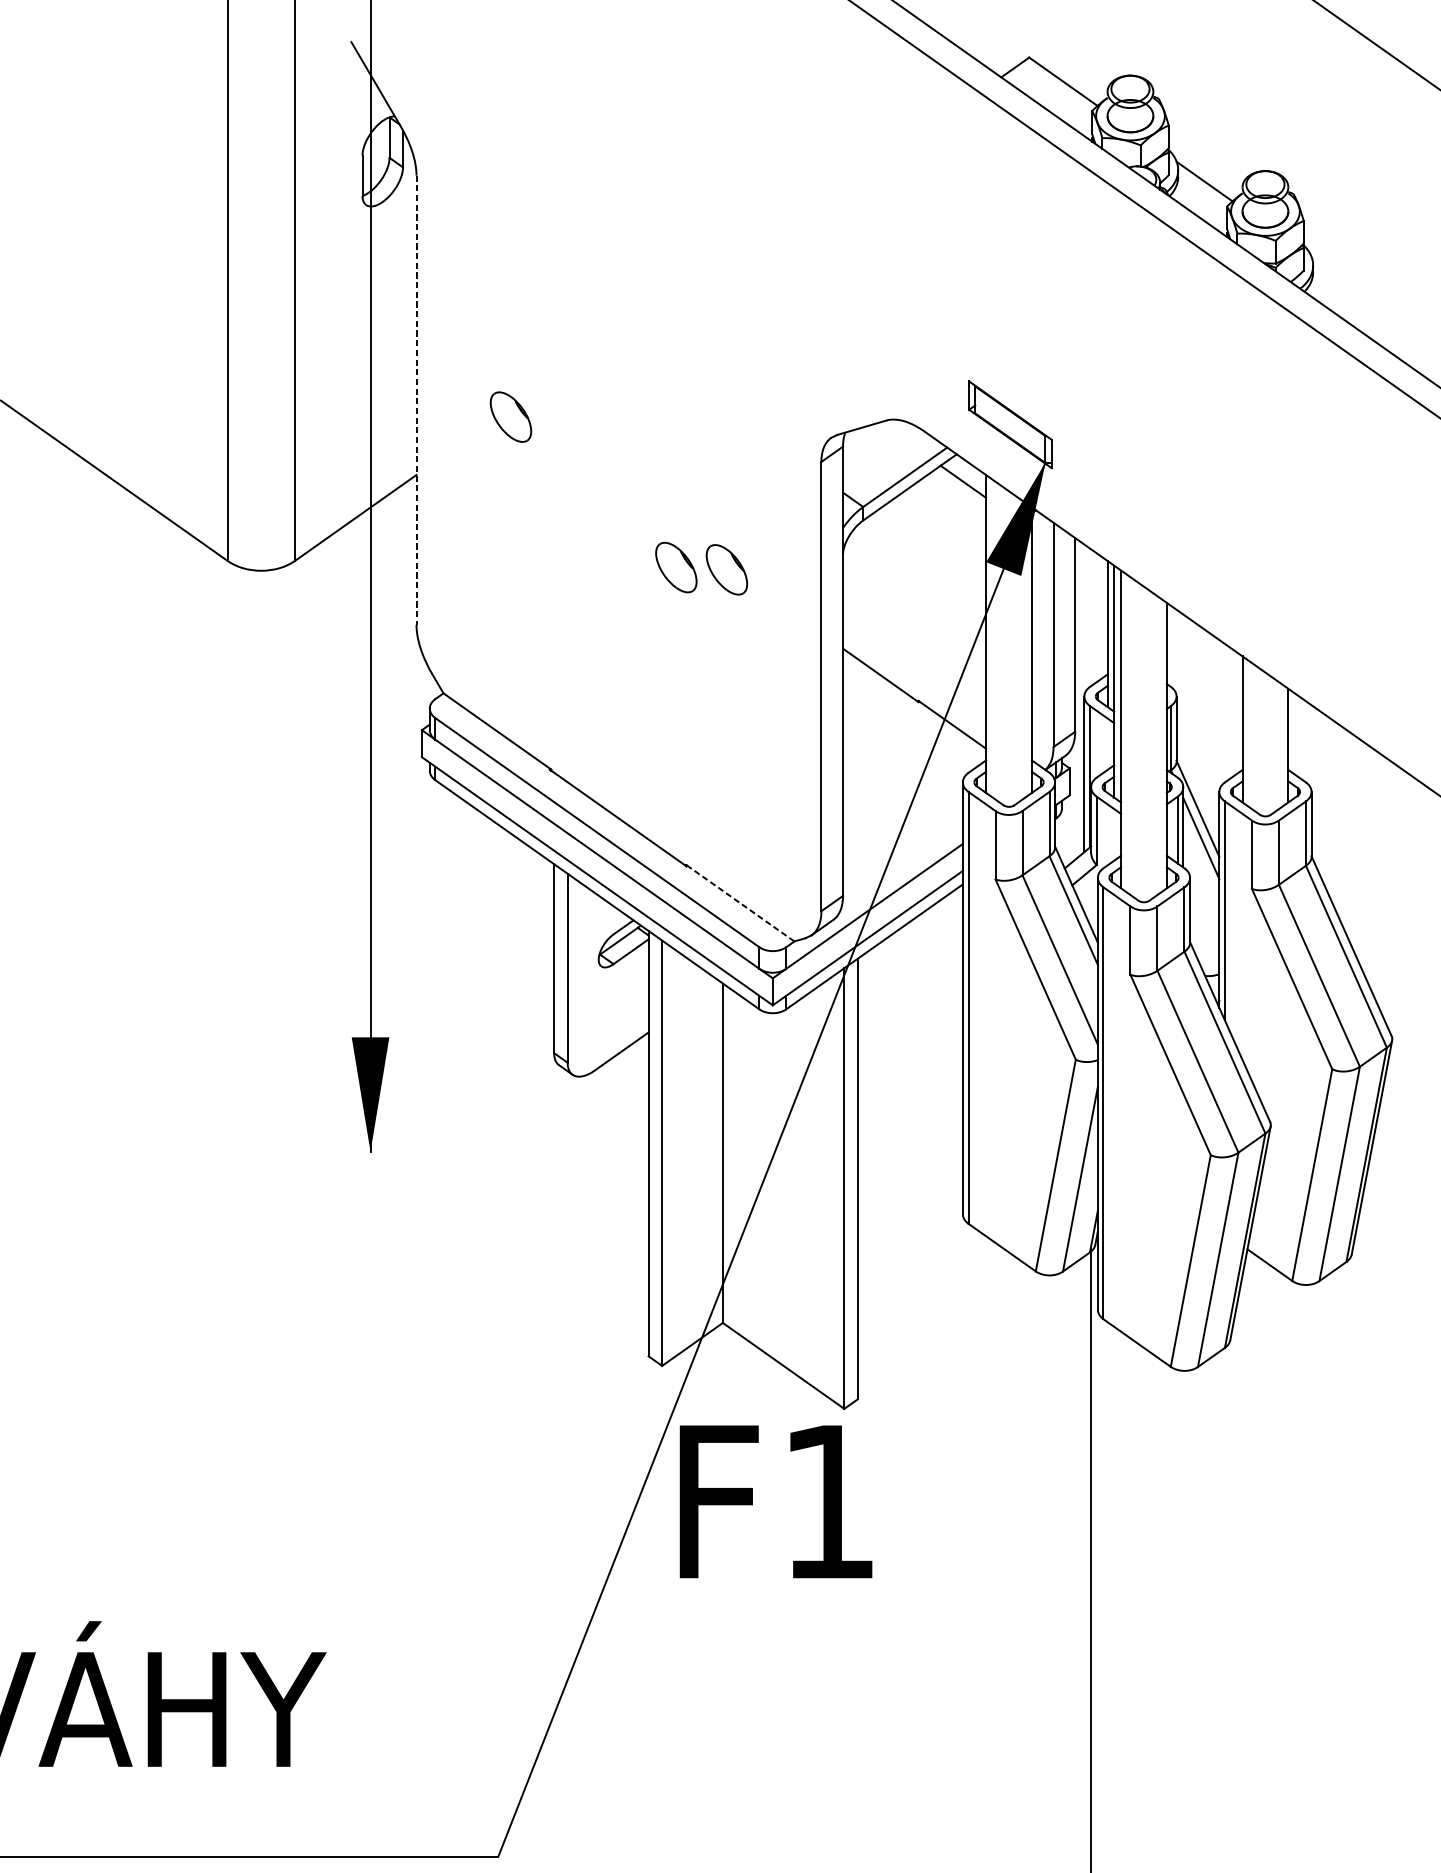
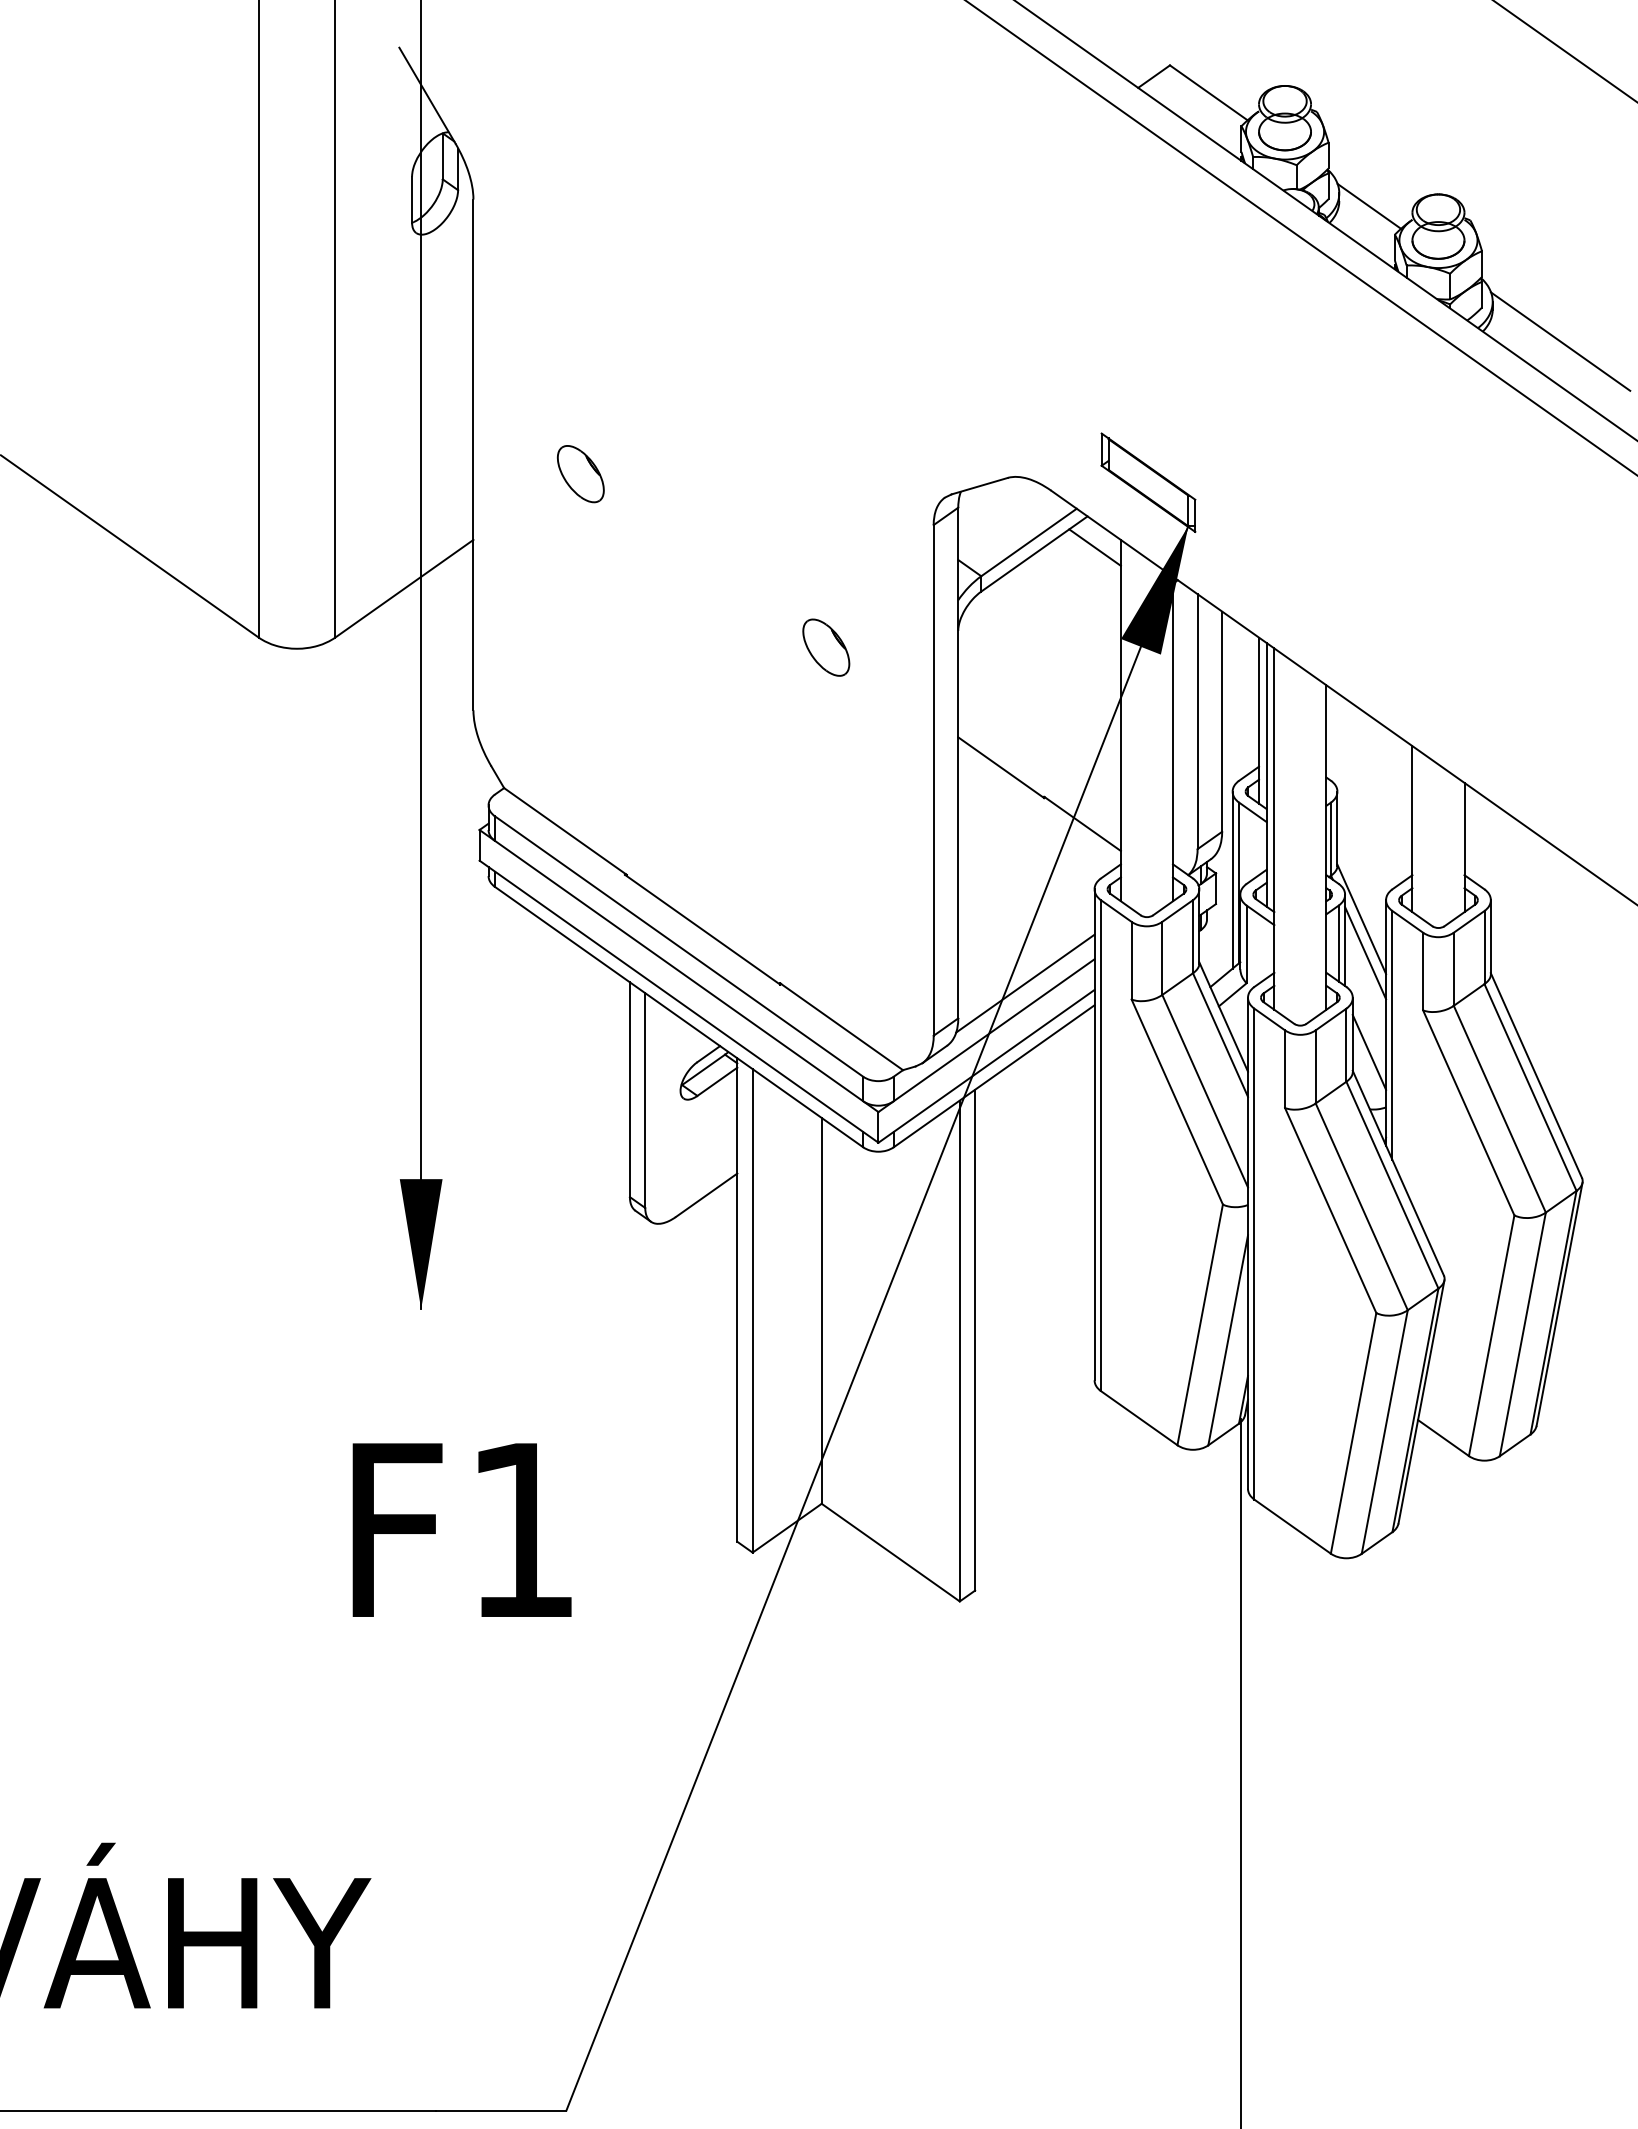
line: (1372, 300) -> (1560, 341), added
line: (416, 400) -> (473, 455), dashed -> solid
part: (676, 567) -> (768, 645), removed
line: (902, 865) -> (1025, 983), added
line: (740, 903) -> (841, 1026), dashed -> solid
line: (1204, 925) -> (1369, 1052), added
text: (775, 1501) -> (461, 1529), moved

